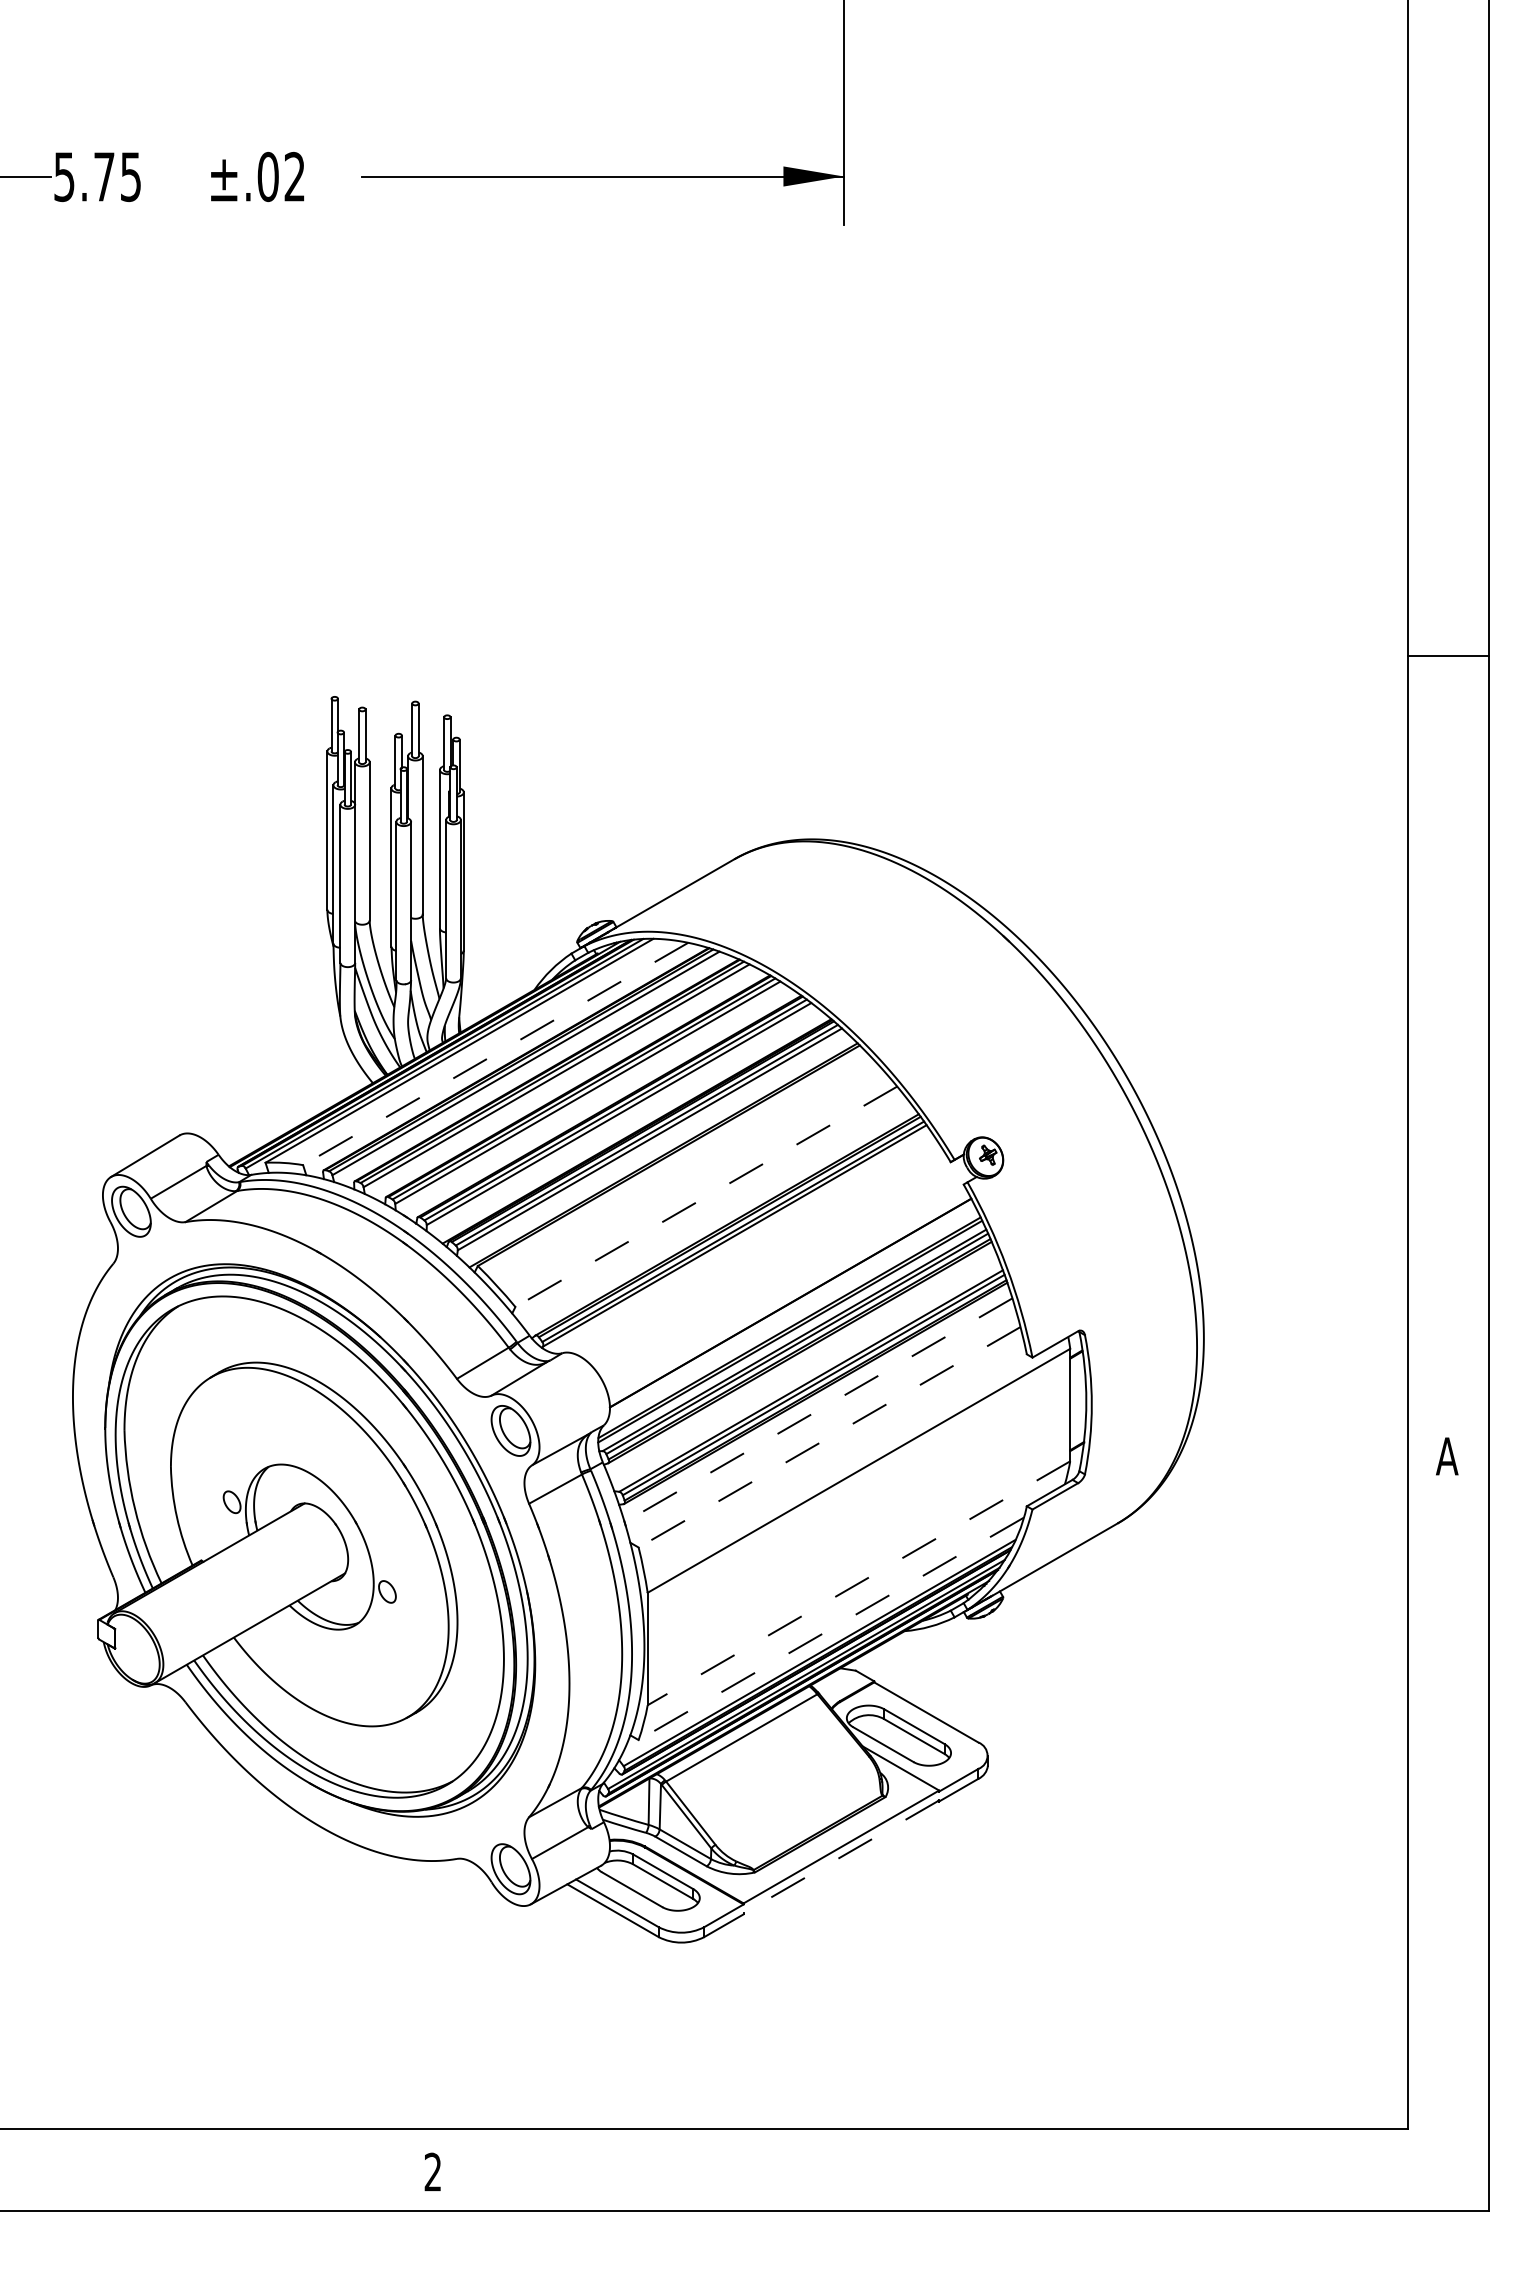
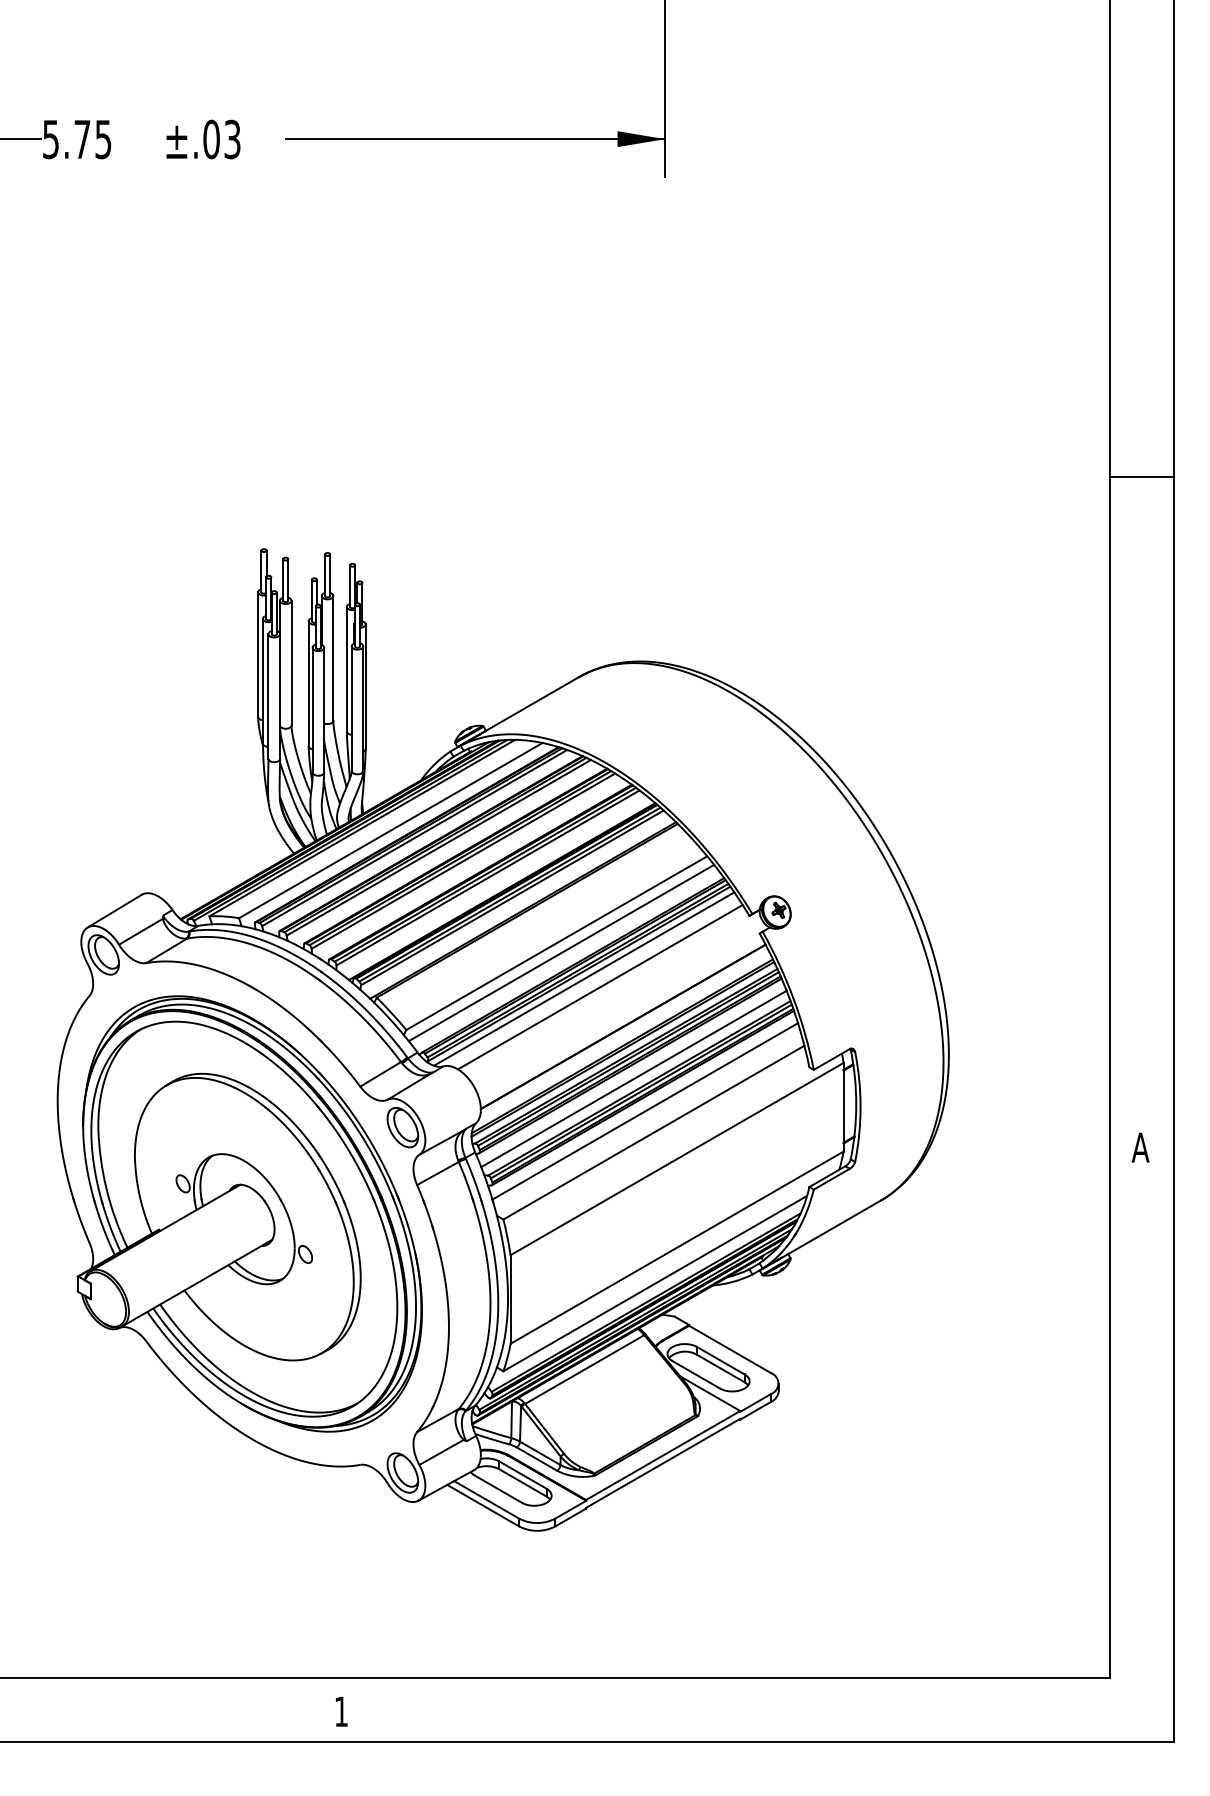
text: (294, 177) -> (232, 139), ±.02 -> ±.03
line: (1447, 655) -> (1140, 476), moved
line: (495, 1054) -> (390, 831), dashed -> solid
line: (705, 1197) -> (556, 943), dashed -> solid
line: (712, 1209) -> (561, 953), added
line: (740, 1242) -> (583, 979), added
line: (761, 1252) -> (600, 987), added
line: (804, 1369) -> (634, 1079), added
line: (818, 1410) -> (645, 1111), dashed -> solid
line: (829, 1437) -> (653, 1132), dashed -> solid
line: (858, 1583) -> (676, 1247), dashed -> solid
line: (830, 1629) -> (654, 1284), dashed -> solid
line: (841, 1856) -> (663, 1462), dashed -> solid
text: (432, 2171) -> (341, 1711), 2 -> 1

